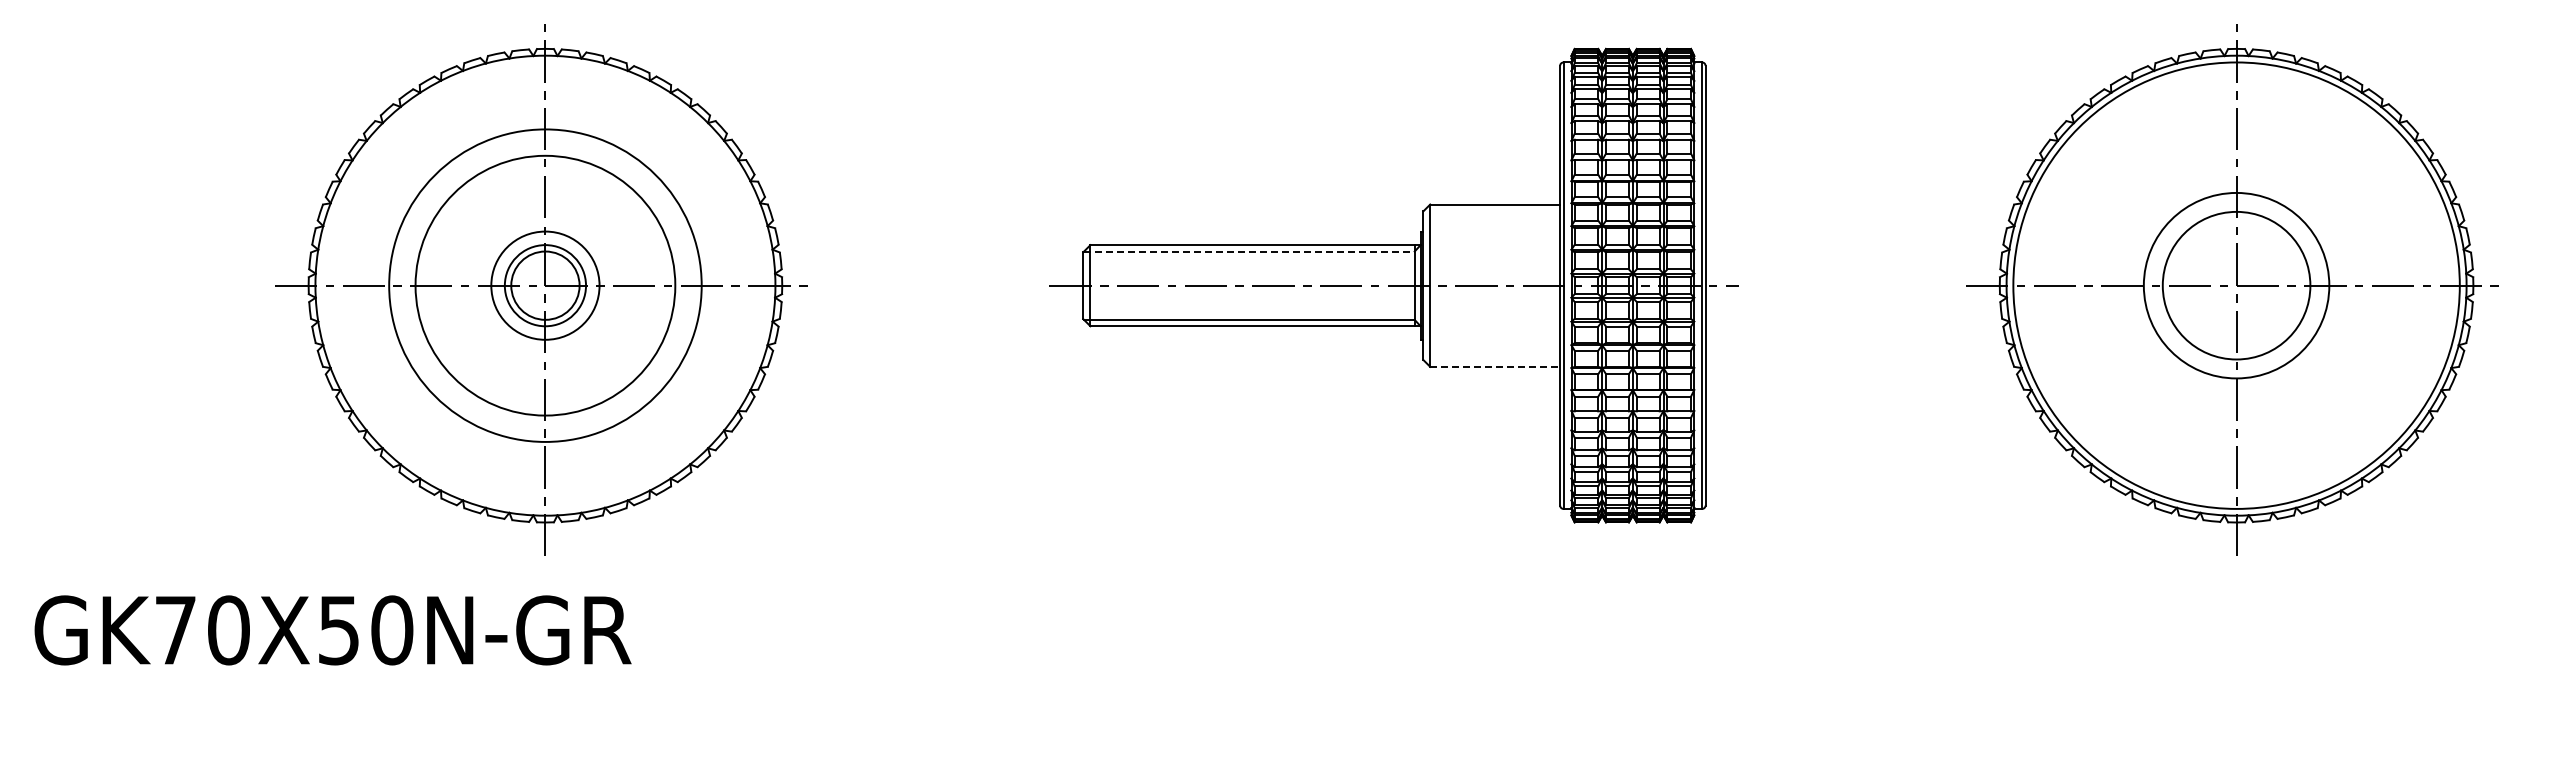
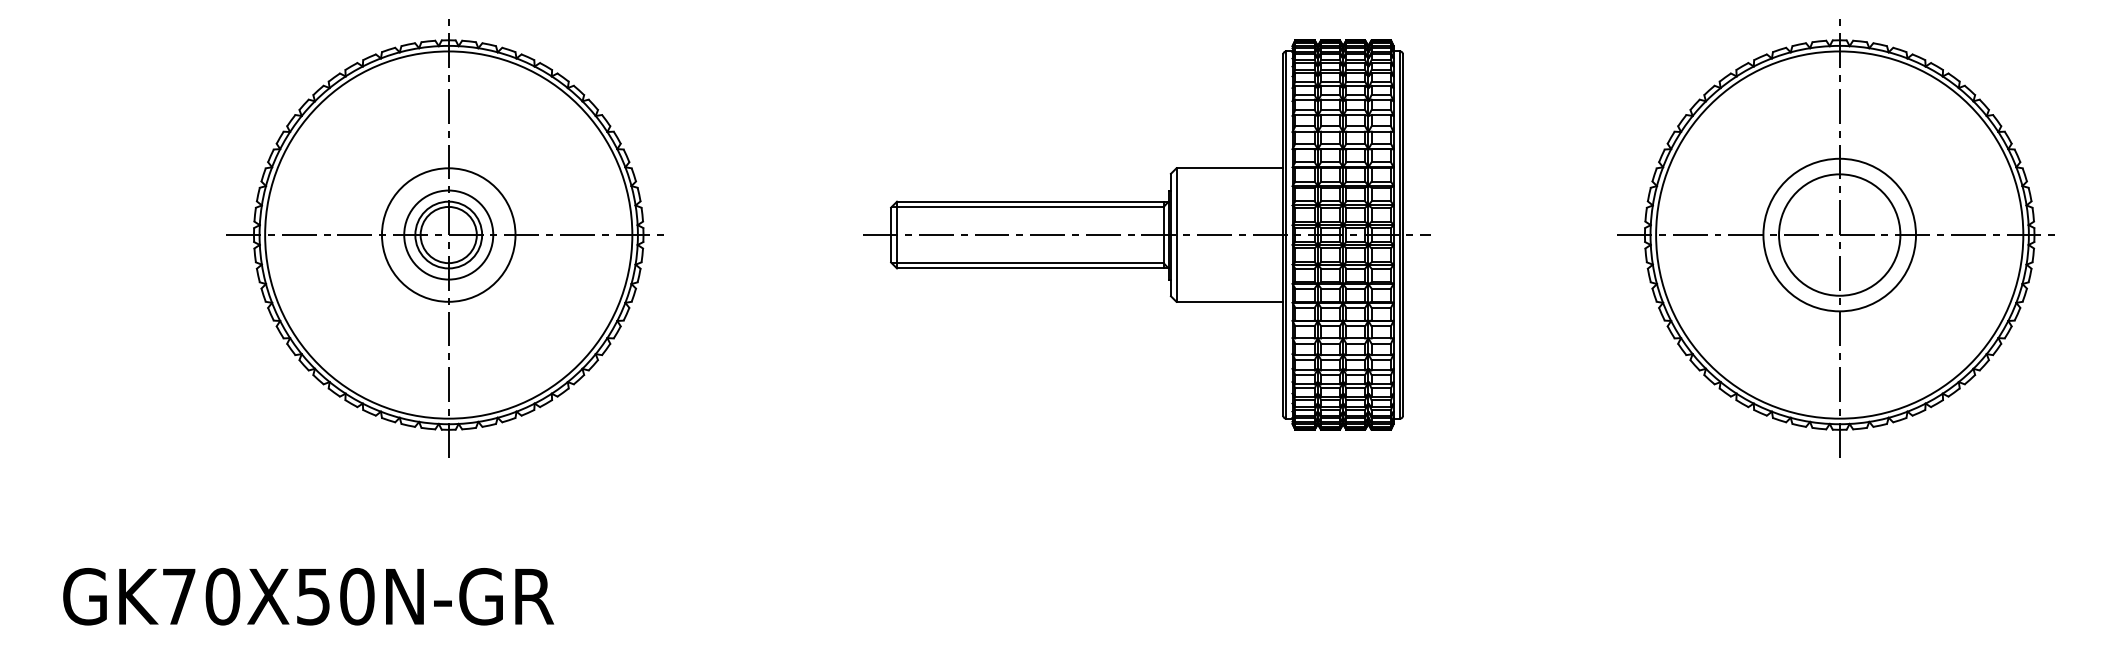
line: (1249, 251) -> (1027, 206), dashed -> solid
circle: (545, 285) -> (448, 234), size x0.62
circle: (545, 285) -> (448, 234), size x1.43
line: (1495, 366) -> (1230, 301), dashed -> solid
text: (332, 630) -> (308, 596), moved

